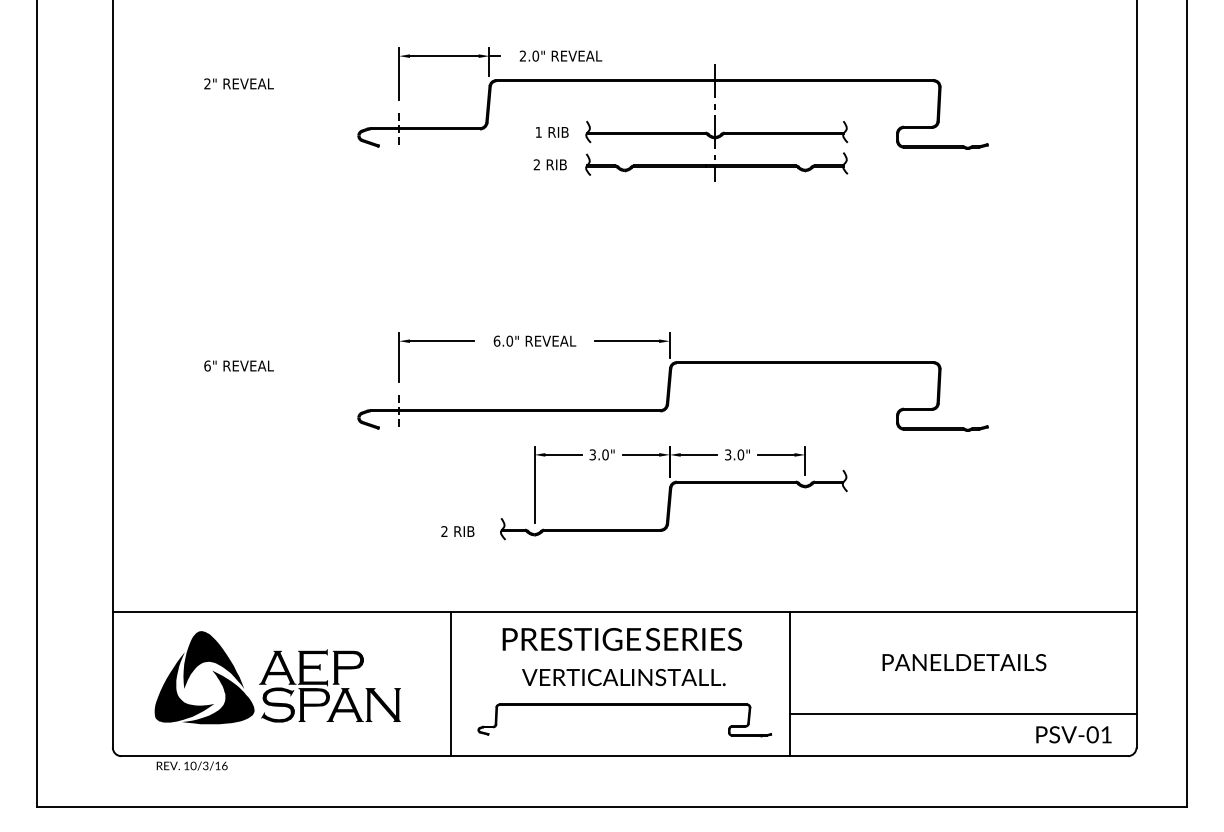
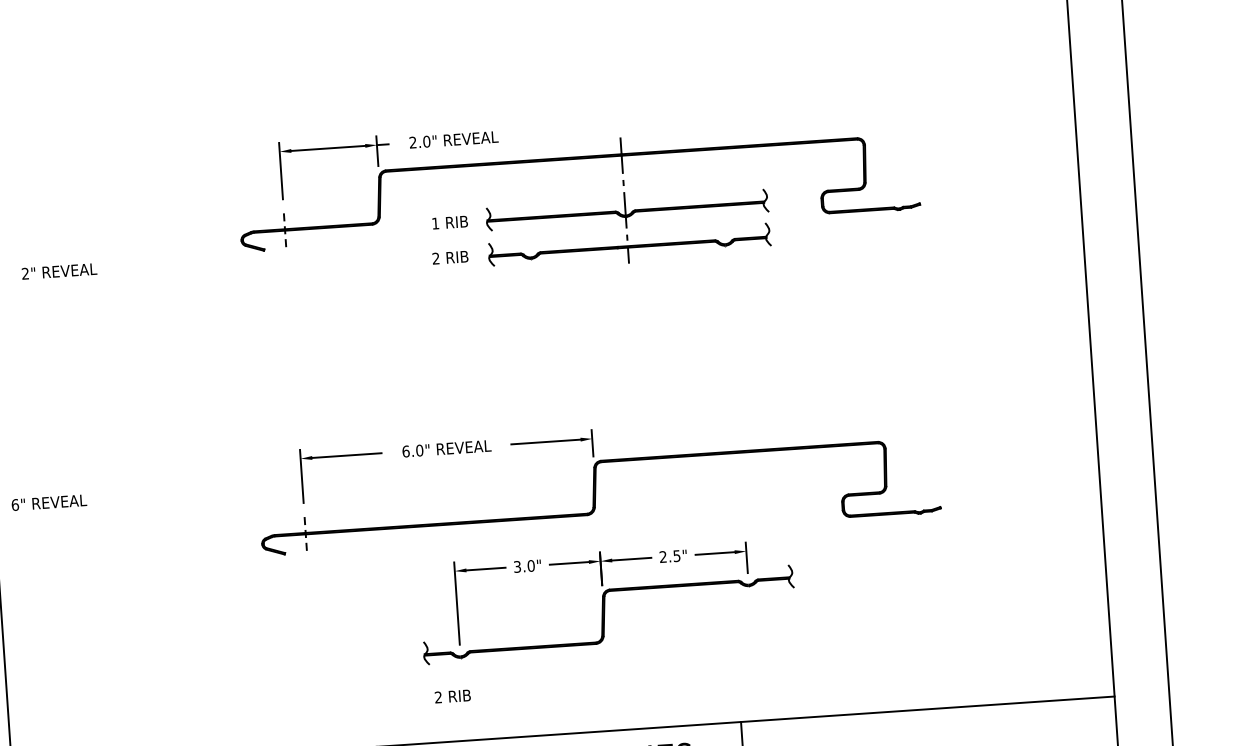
text: (238, 83) -> (58, 271), moved
text: (238, 365) -> (48, 502), moved
text: (734, 454) -> (670, 556), 3.0" -> 2.5"
text: (457, 531) -> (452, 696), moved

